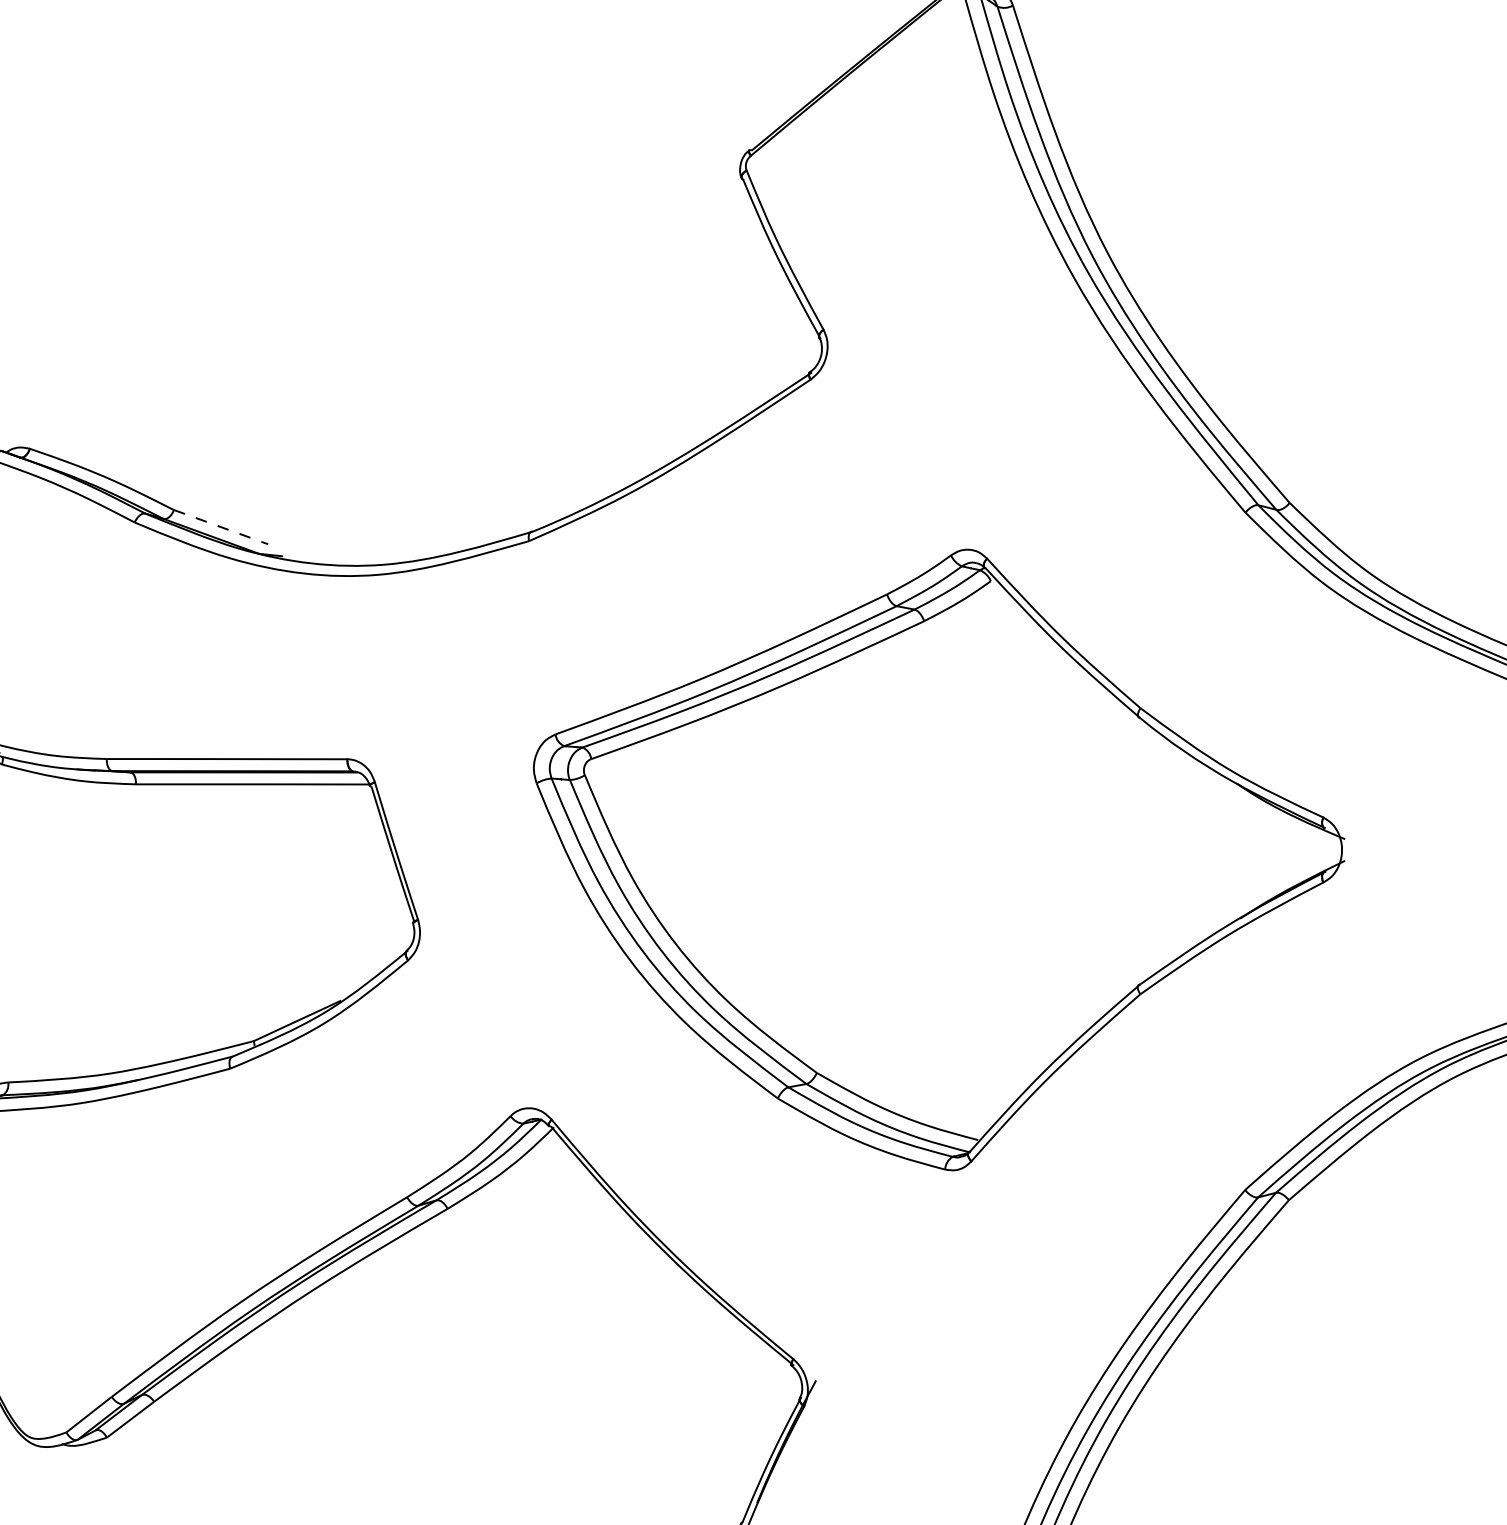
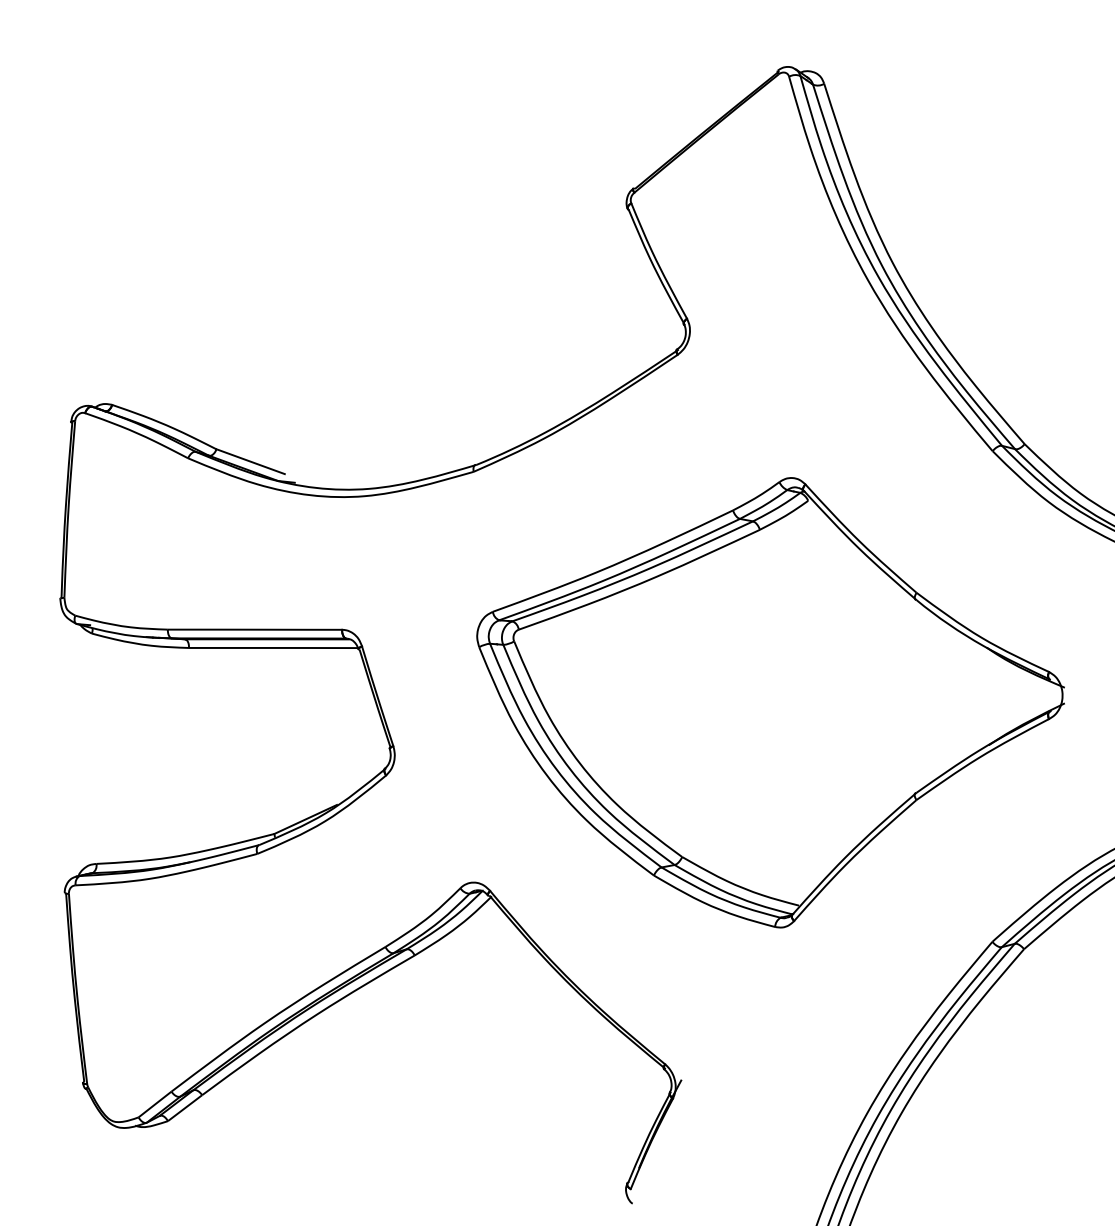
line: (222, 526) -> (251, 461), dashed -> solid

